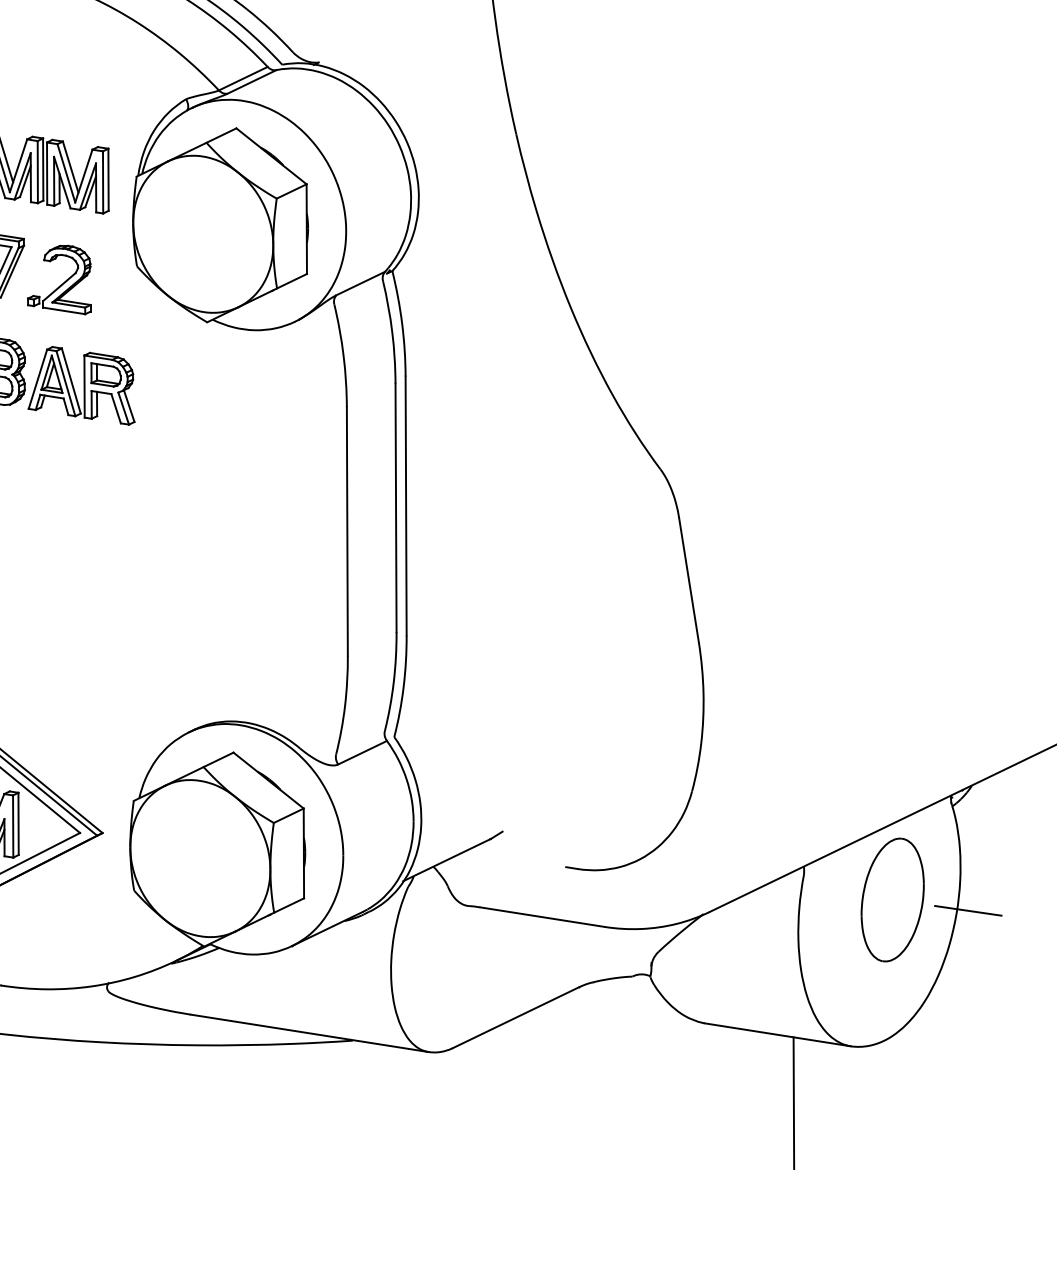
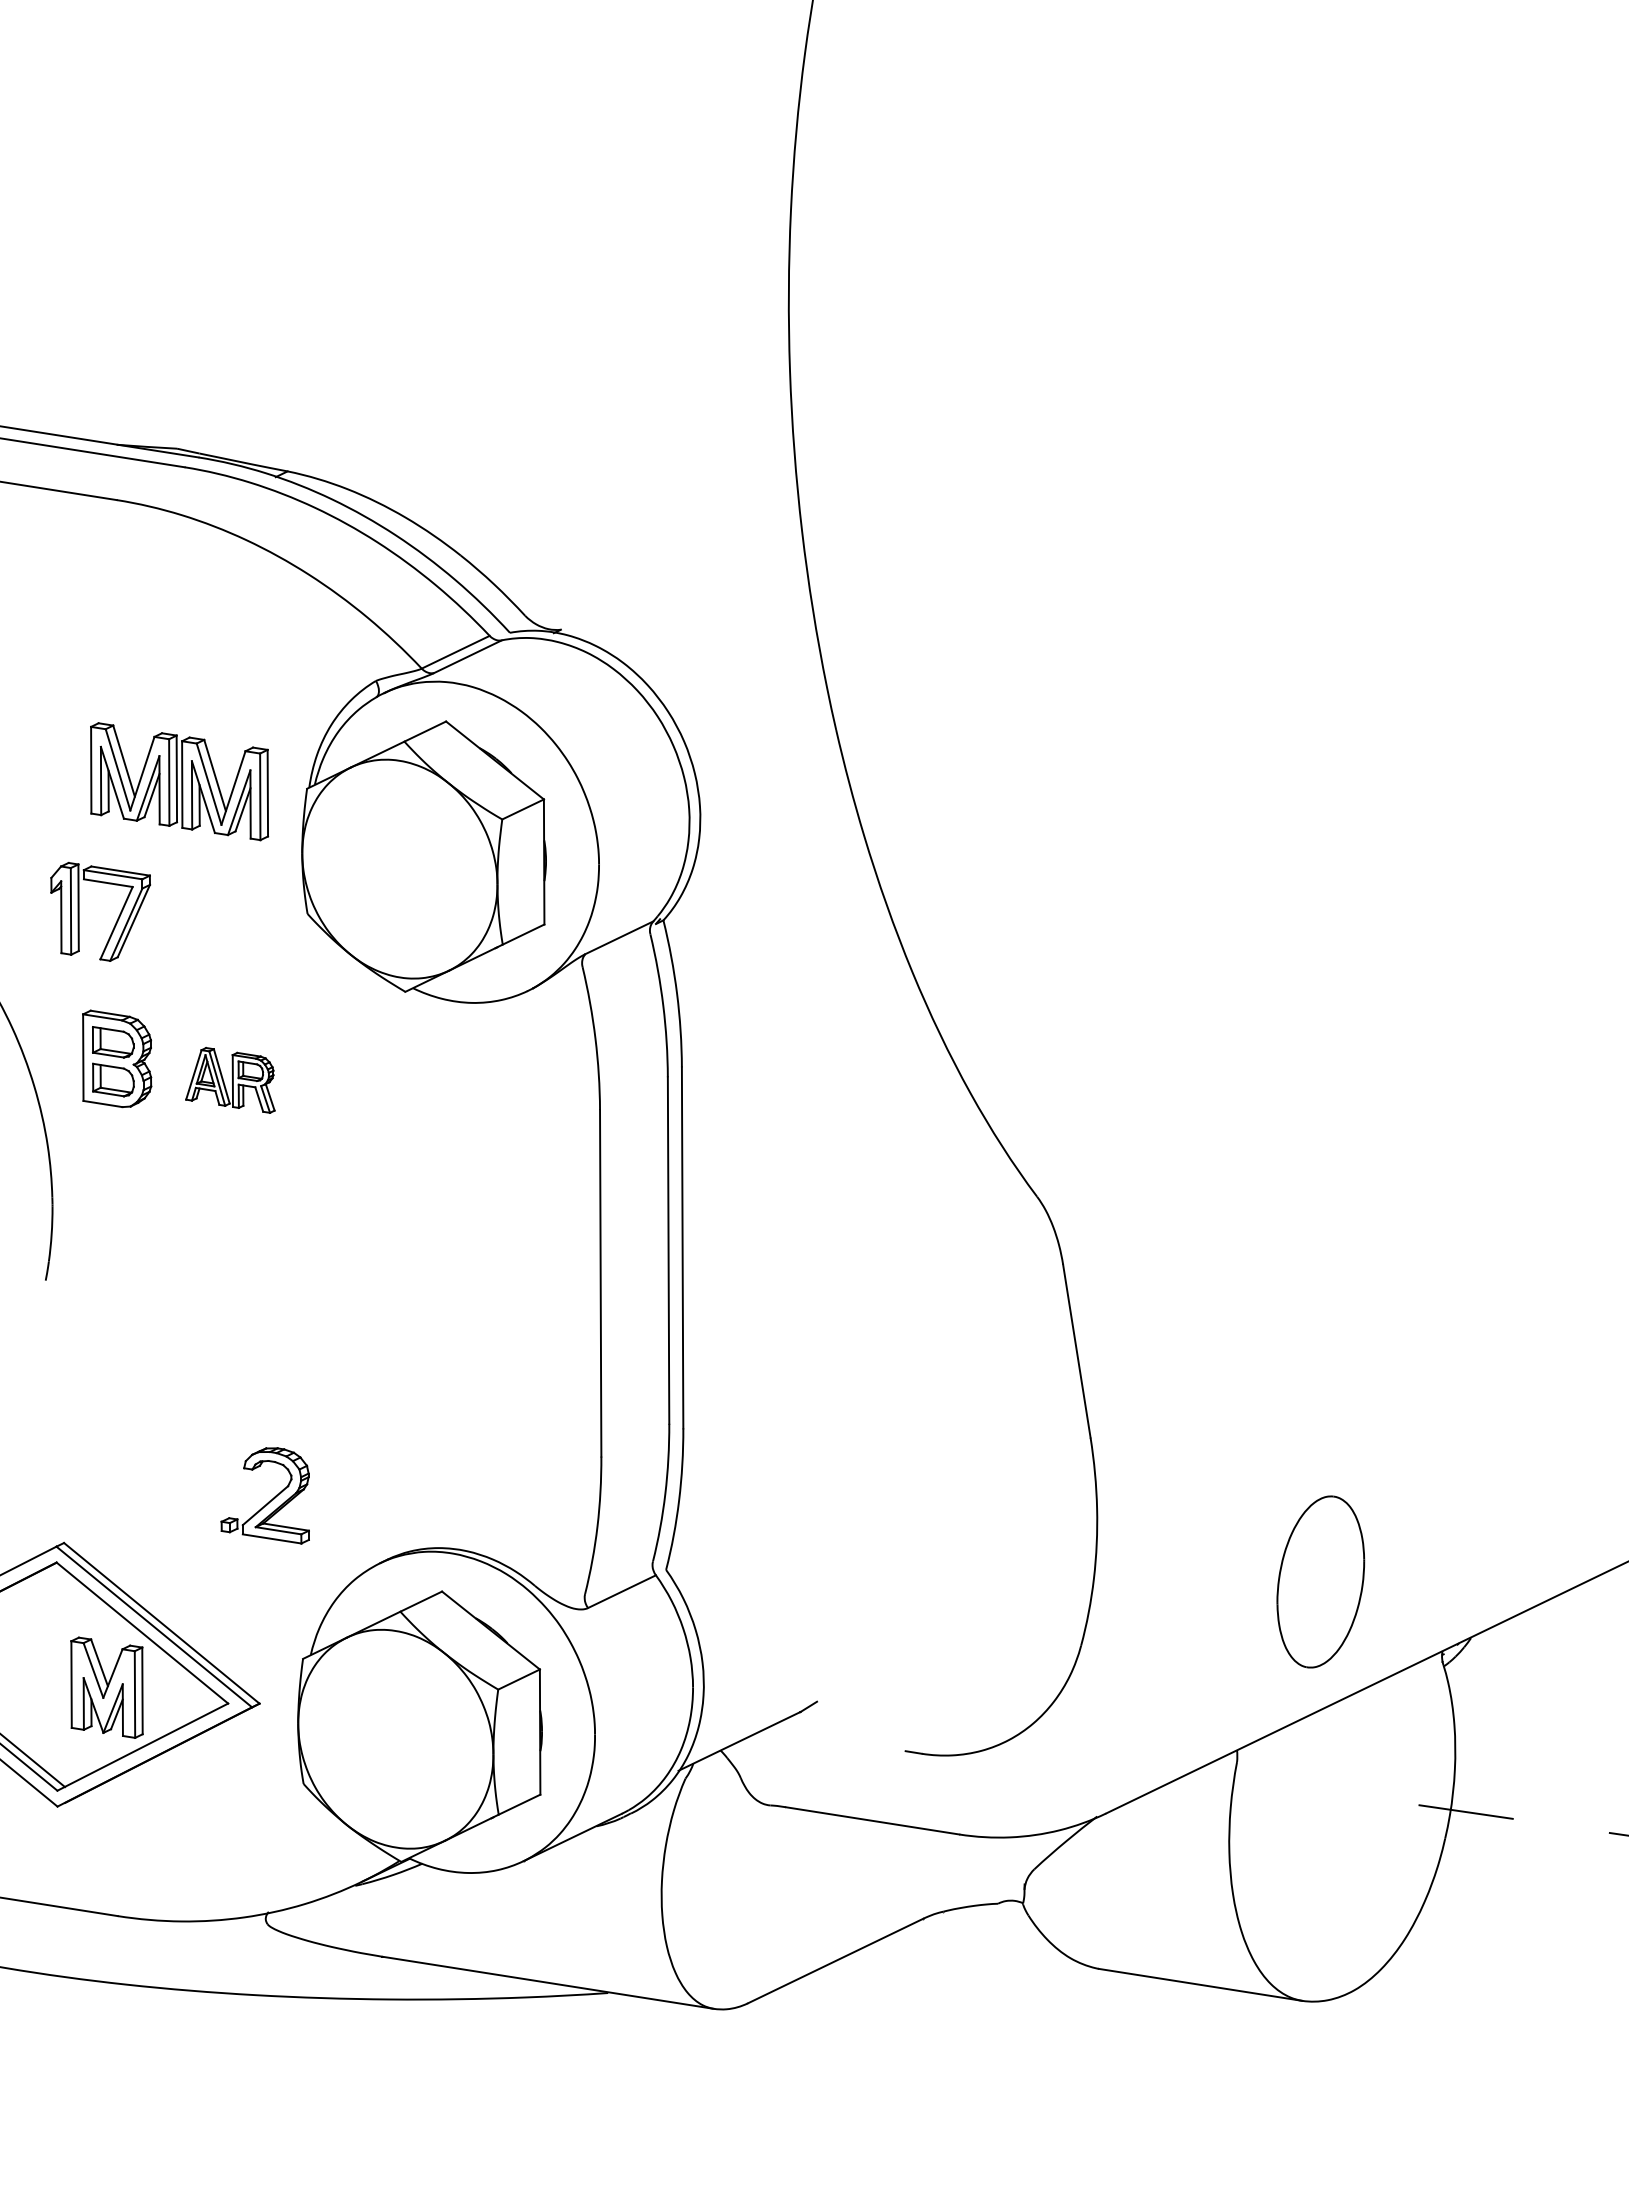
part: (62, 283) -> (269, 1500), moved
part: (81, 385) -> (230, 1080), size x0.6
part: (892, 899) -> (1320, 1581), moved
line: (793, 1102) -> (1222, 2079), removed

